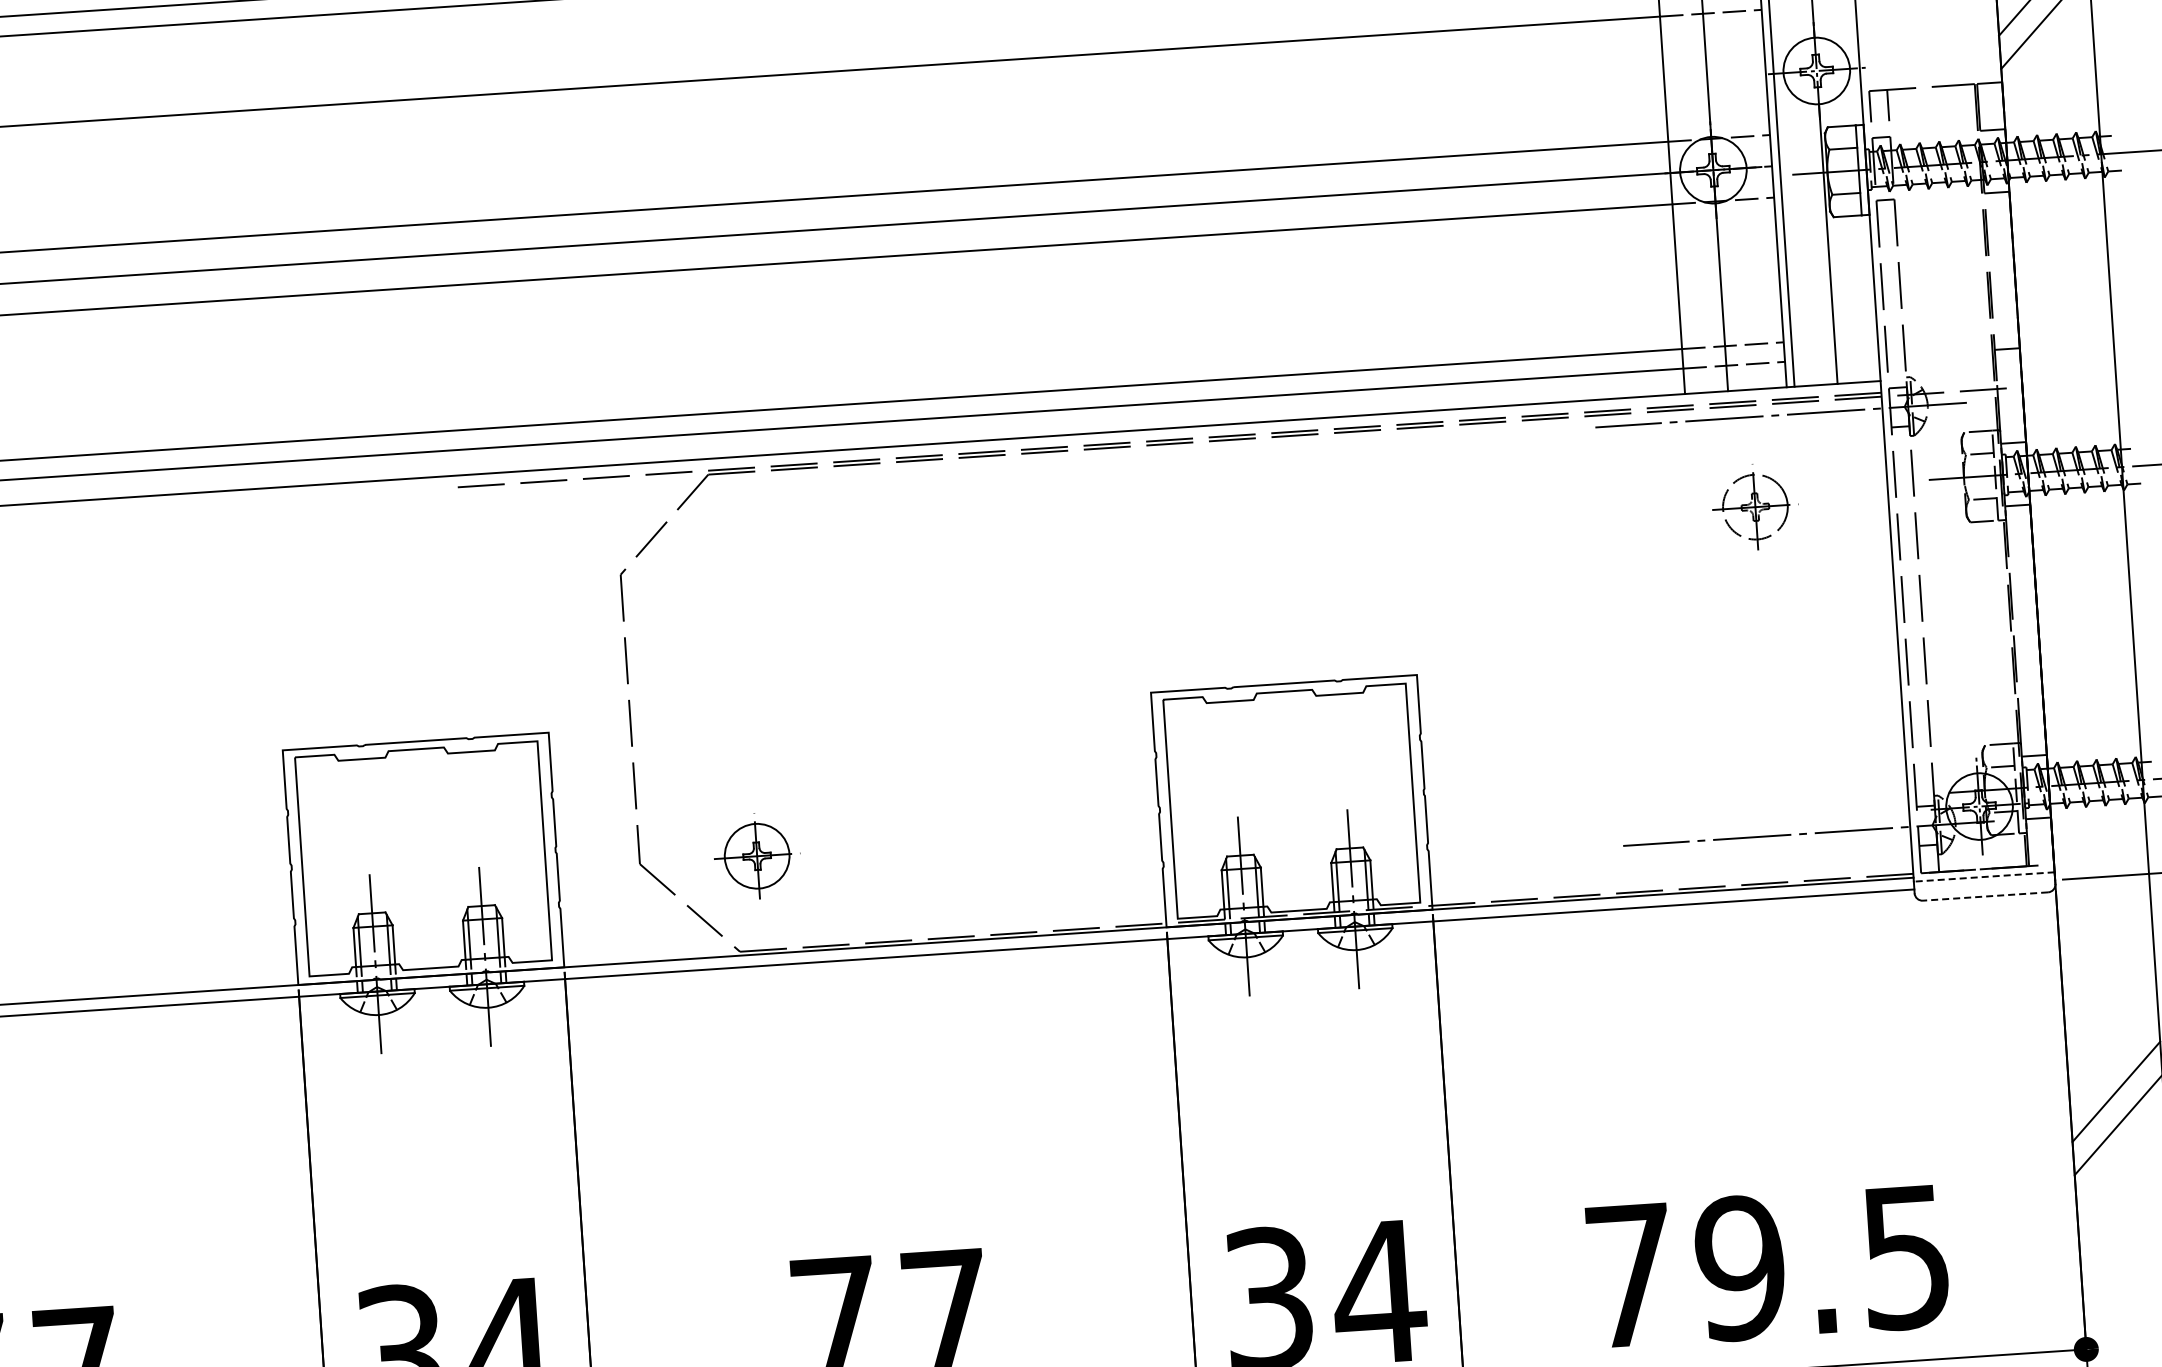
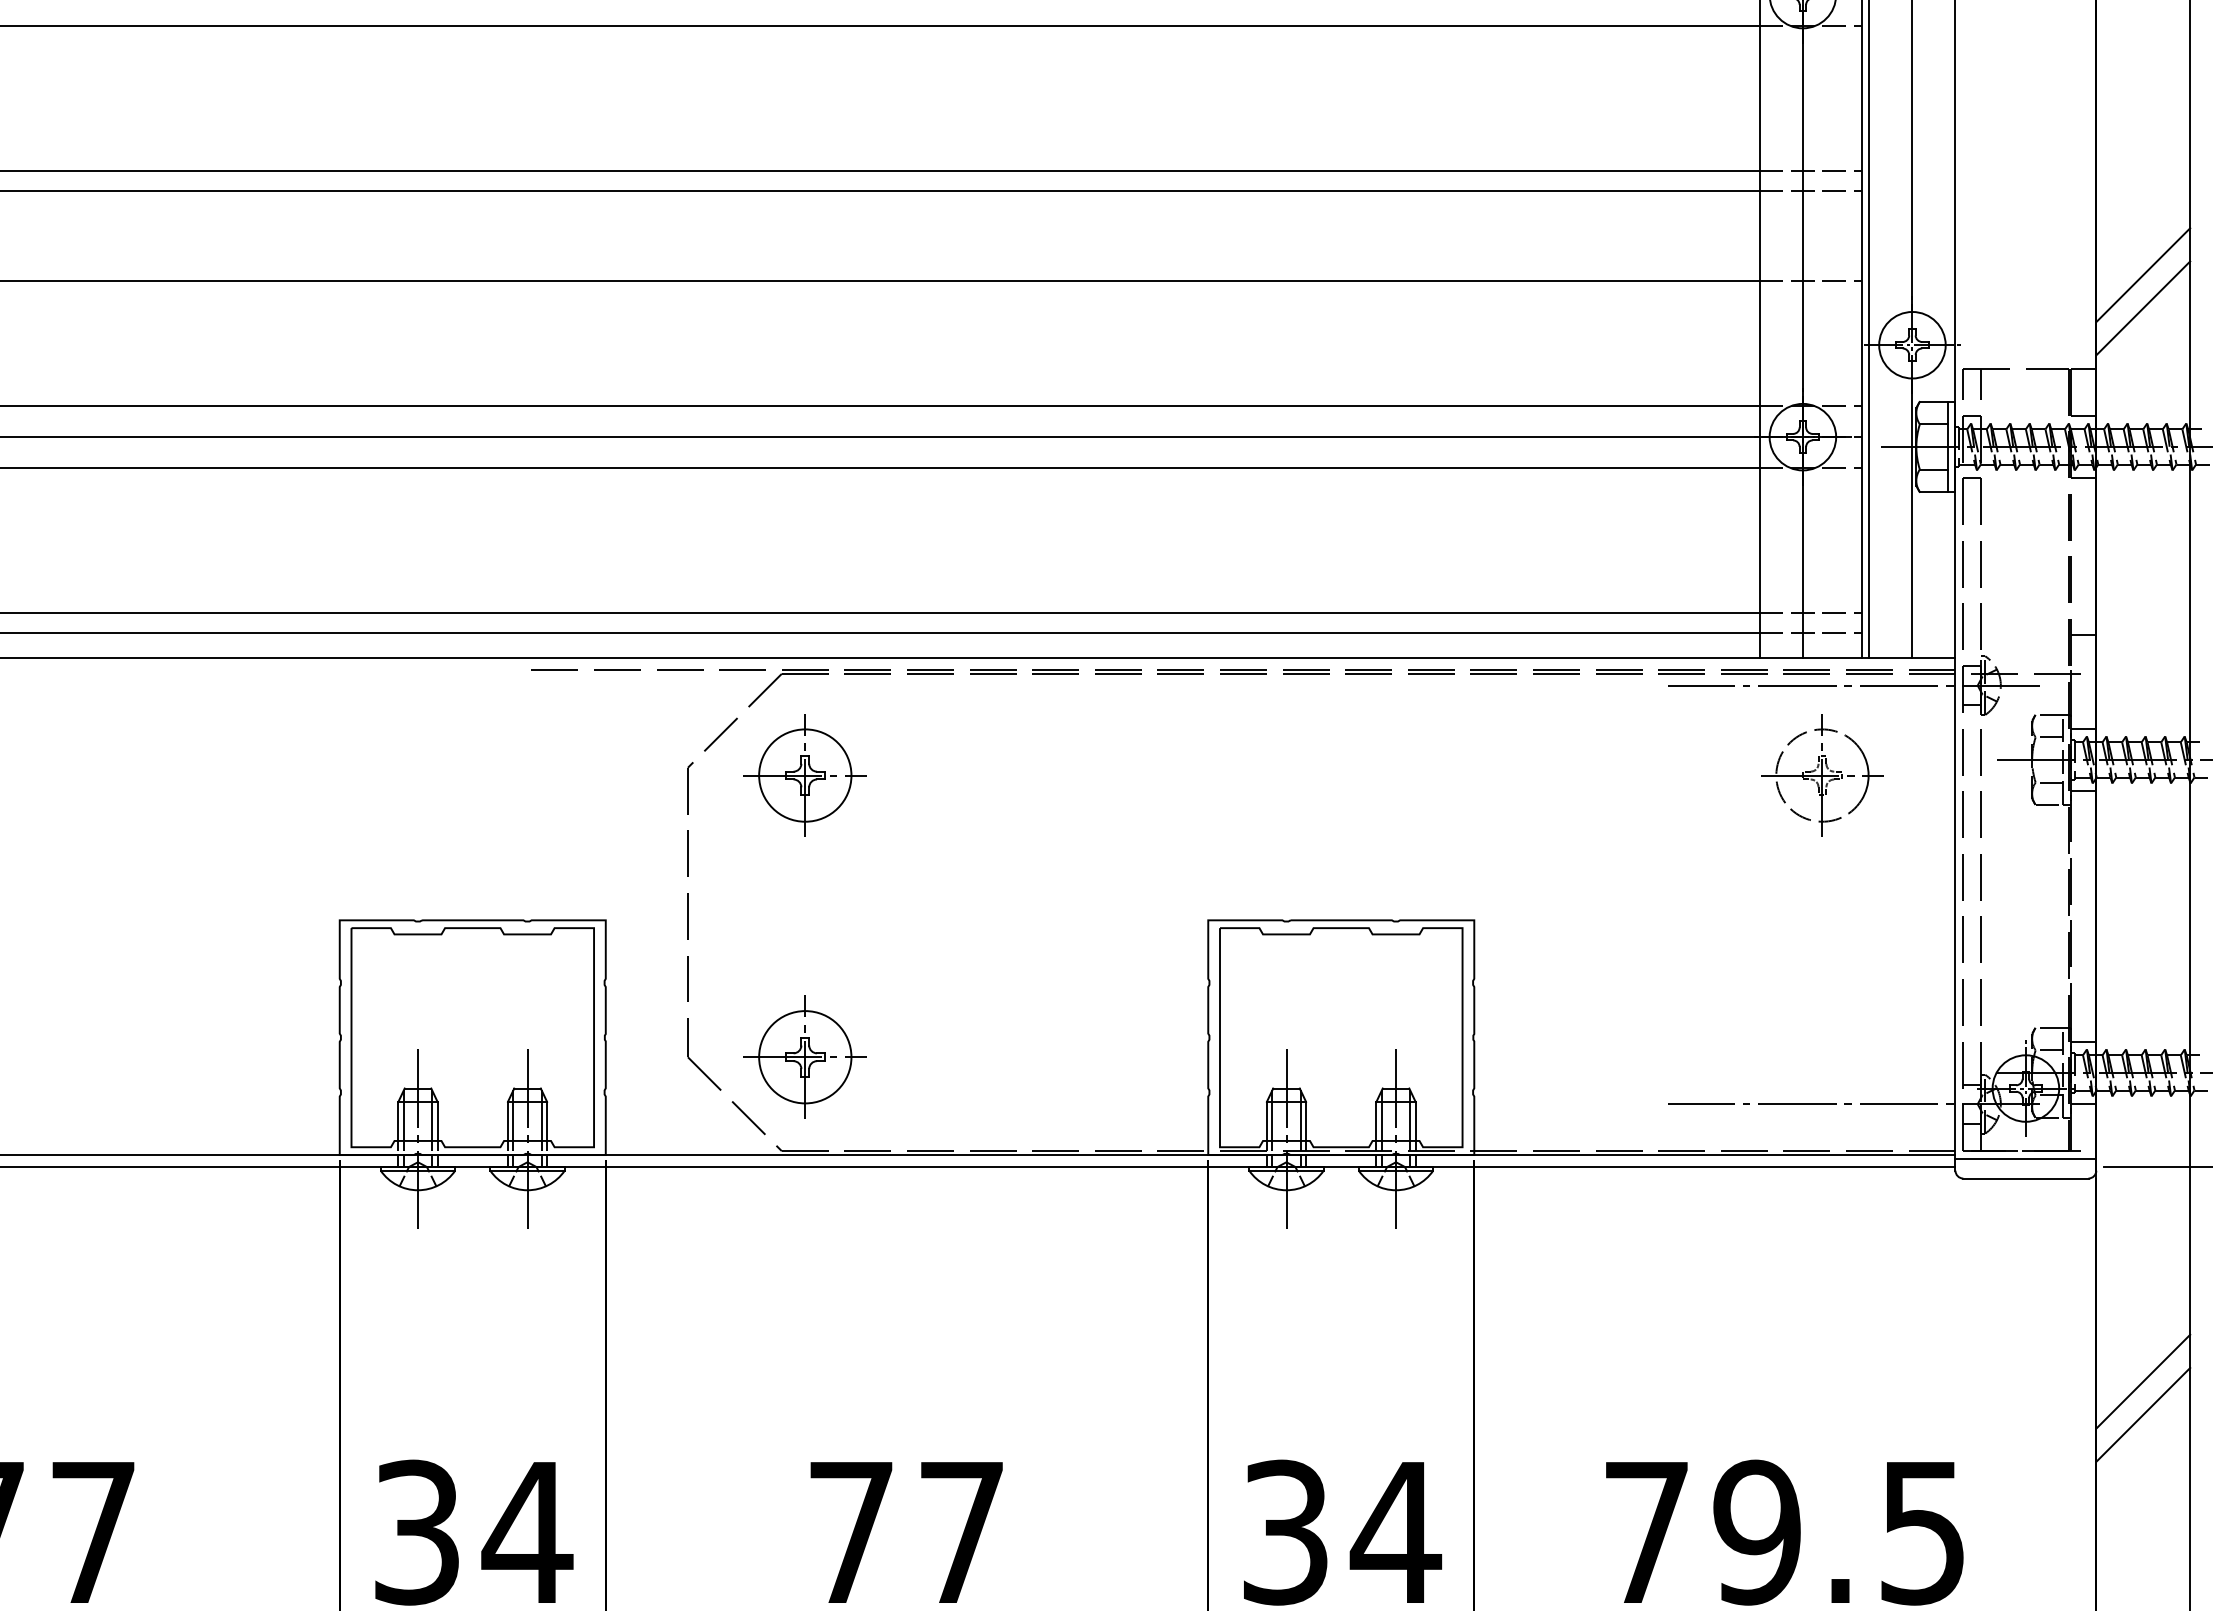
part: (1755, 507) -> (1822, 775), size x1.43
part: (737, 574) -> (804, 775), added
part: (756, 855) -> (804, 1056), size x1.43
line: (1983, 876) -> (2025, 1158), dashed -> solid
line: (1985, 896) -> (2025, 1178), dashed -> solid

